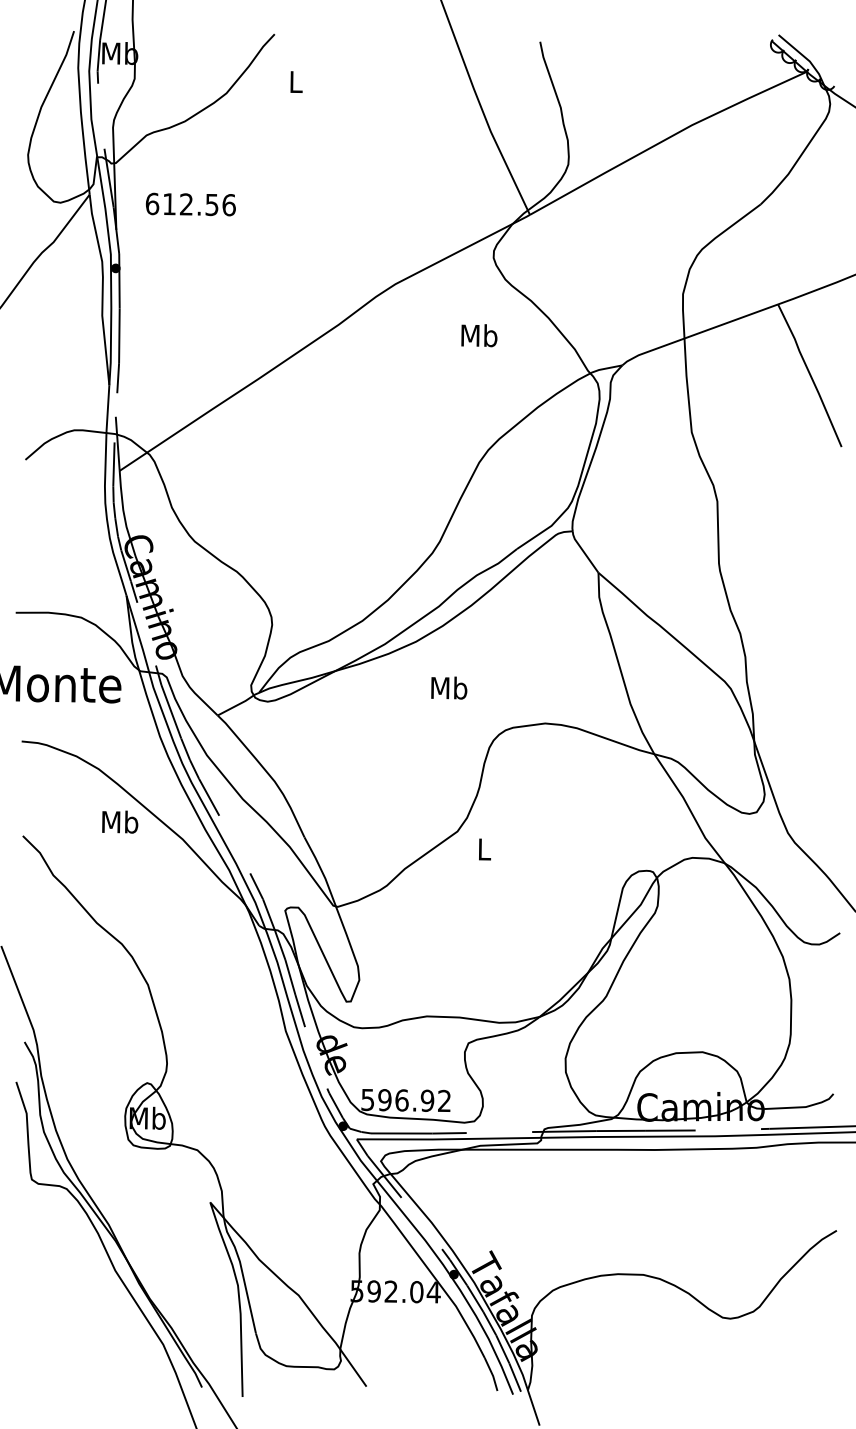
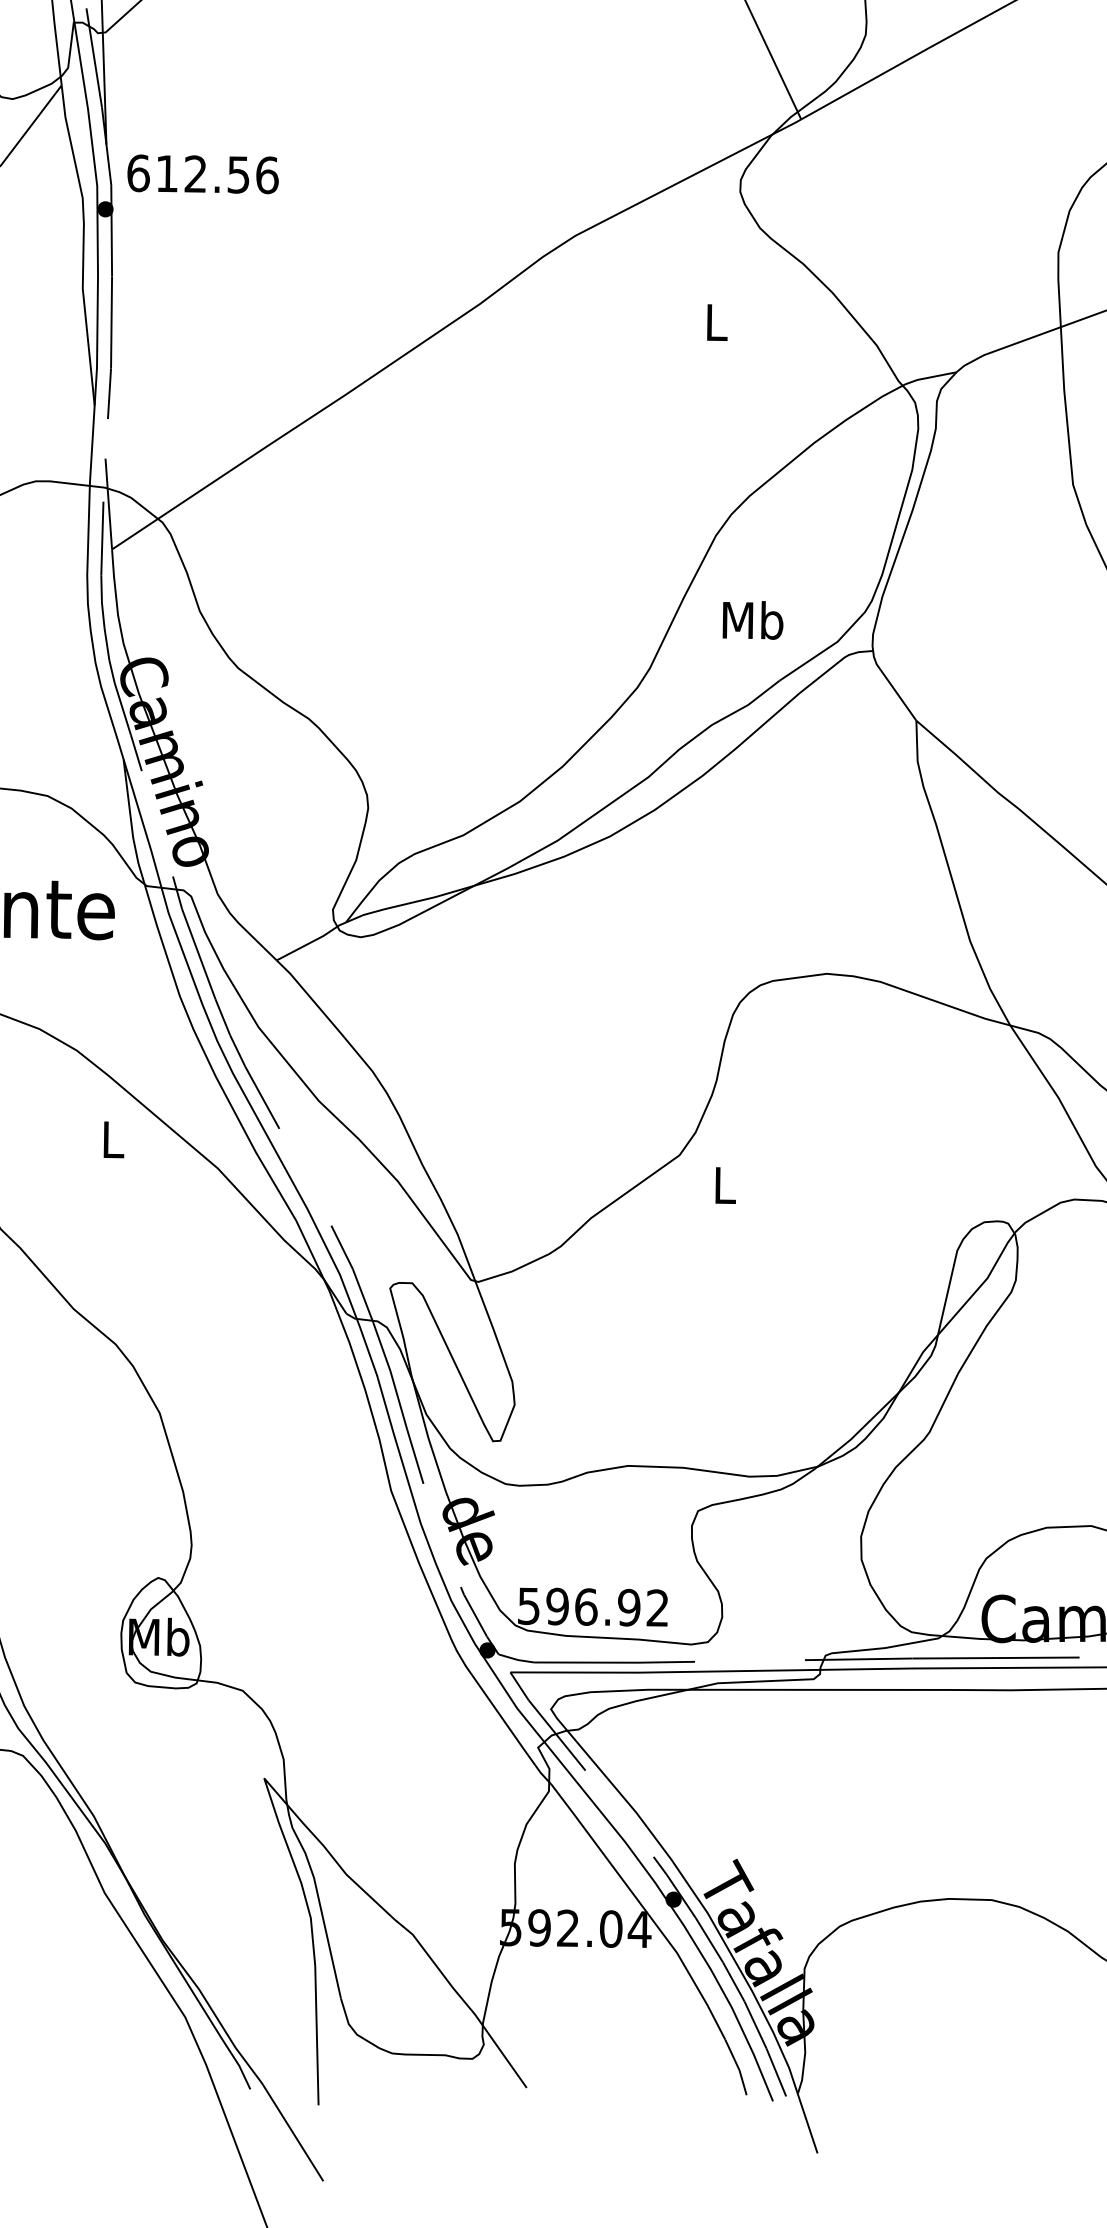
text: (190, 204) -> (202, 174), moved
text: (479, 335) -> (716, 322), Mb -> L
text: (449, 687) -> (753, 619), moved
text: (120, 821) -> (113, 1138), Mb -> L

